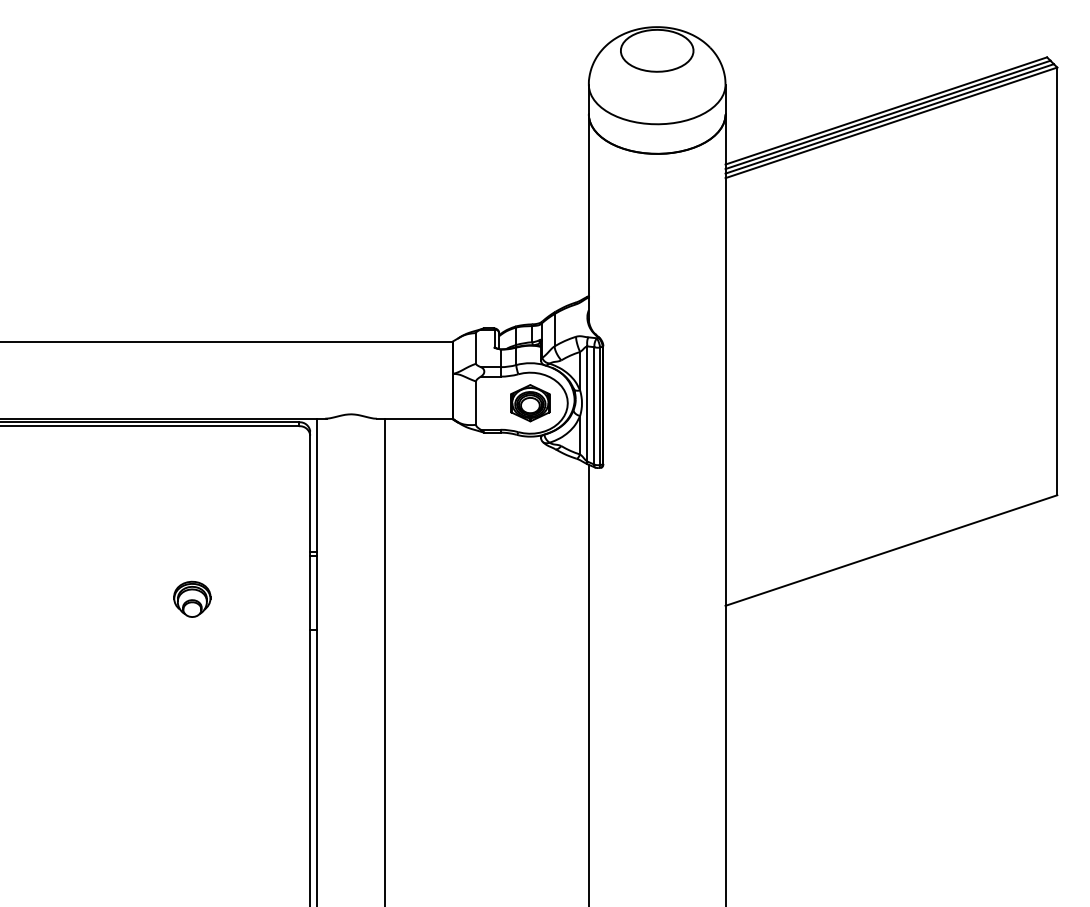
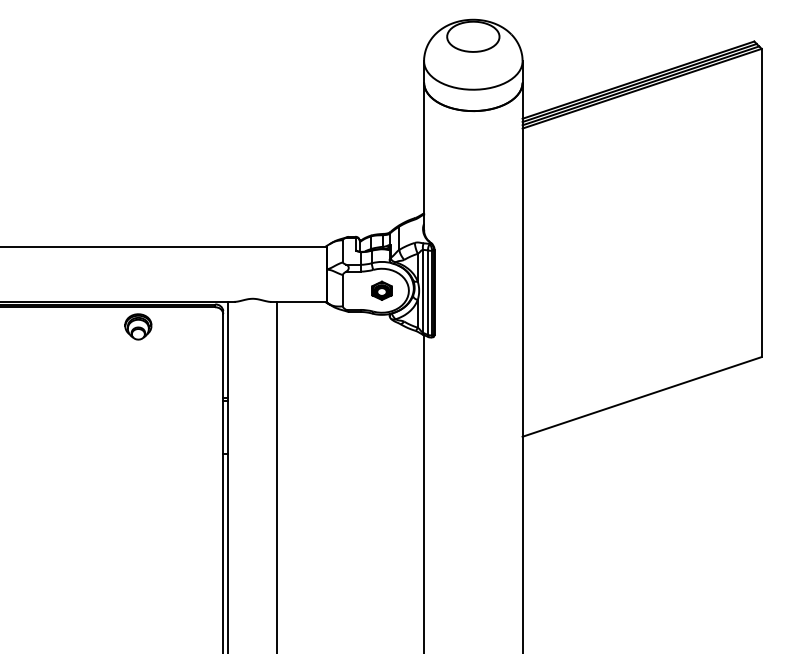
part: (530, 403) -> (382, 290), size x0.7
part: (192, 598) -> (138, 326), moved

